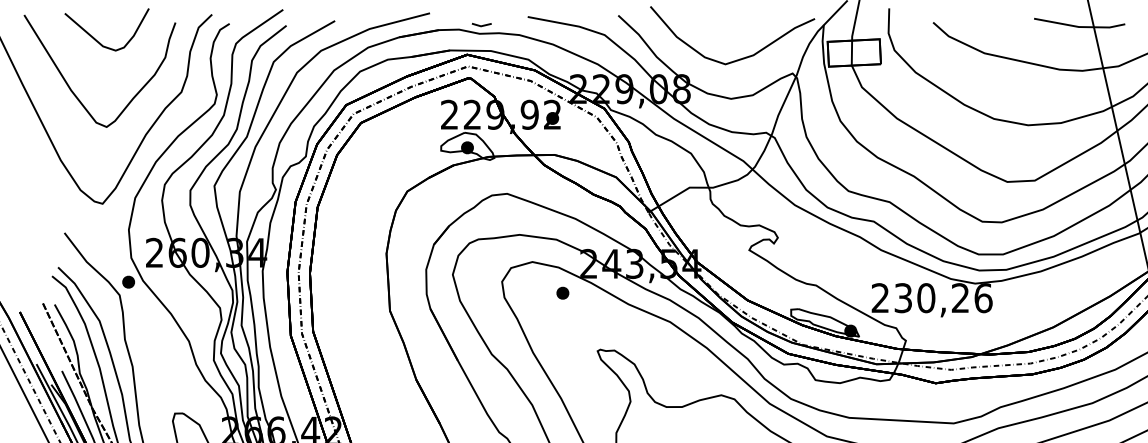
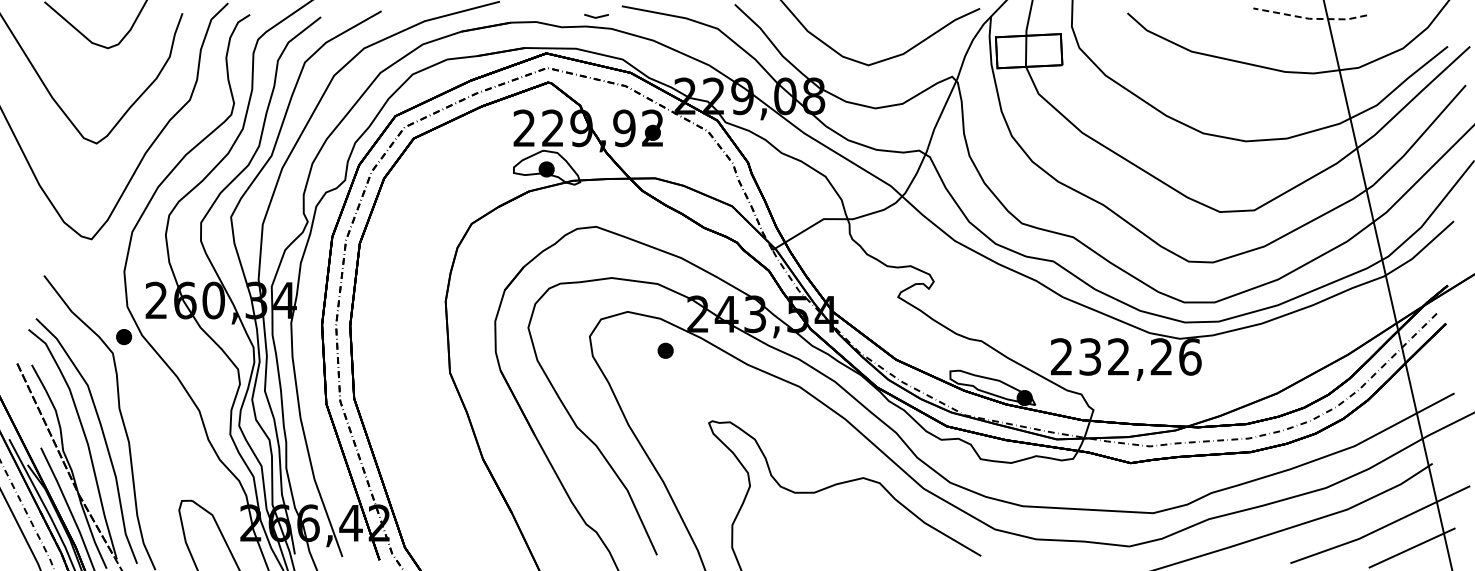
line: (481, 25) -> (596, 16), moved
line: (1079, 26) -> (1310, 18), solid -> dashed
text: (925, 297) -> (1118, 356), 230,26 -> 232,26

